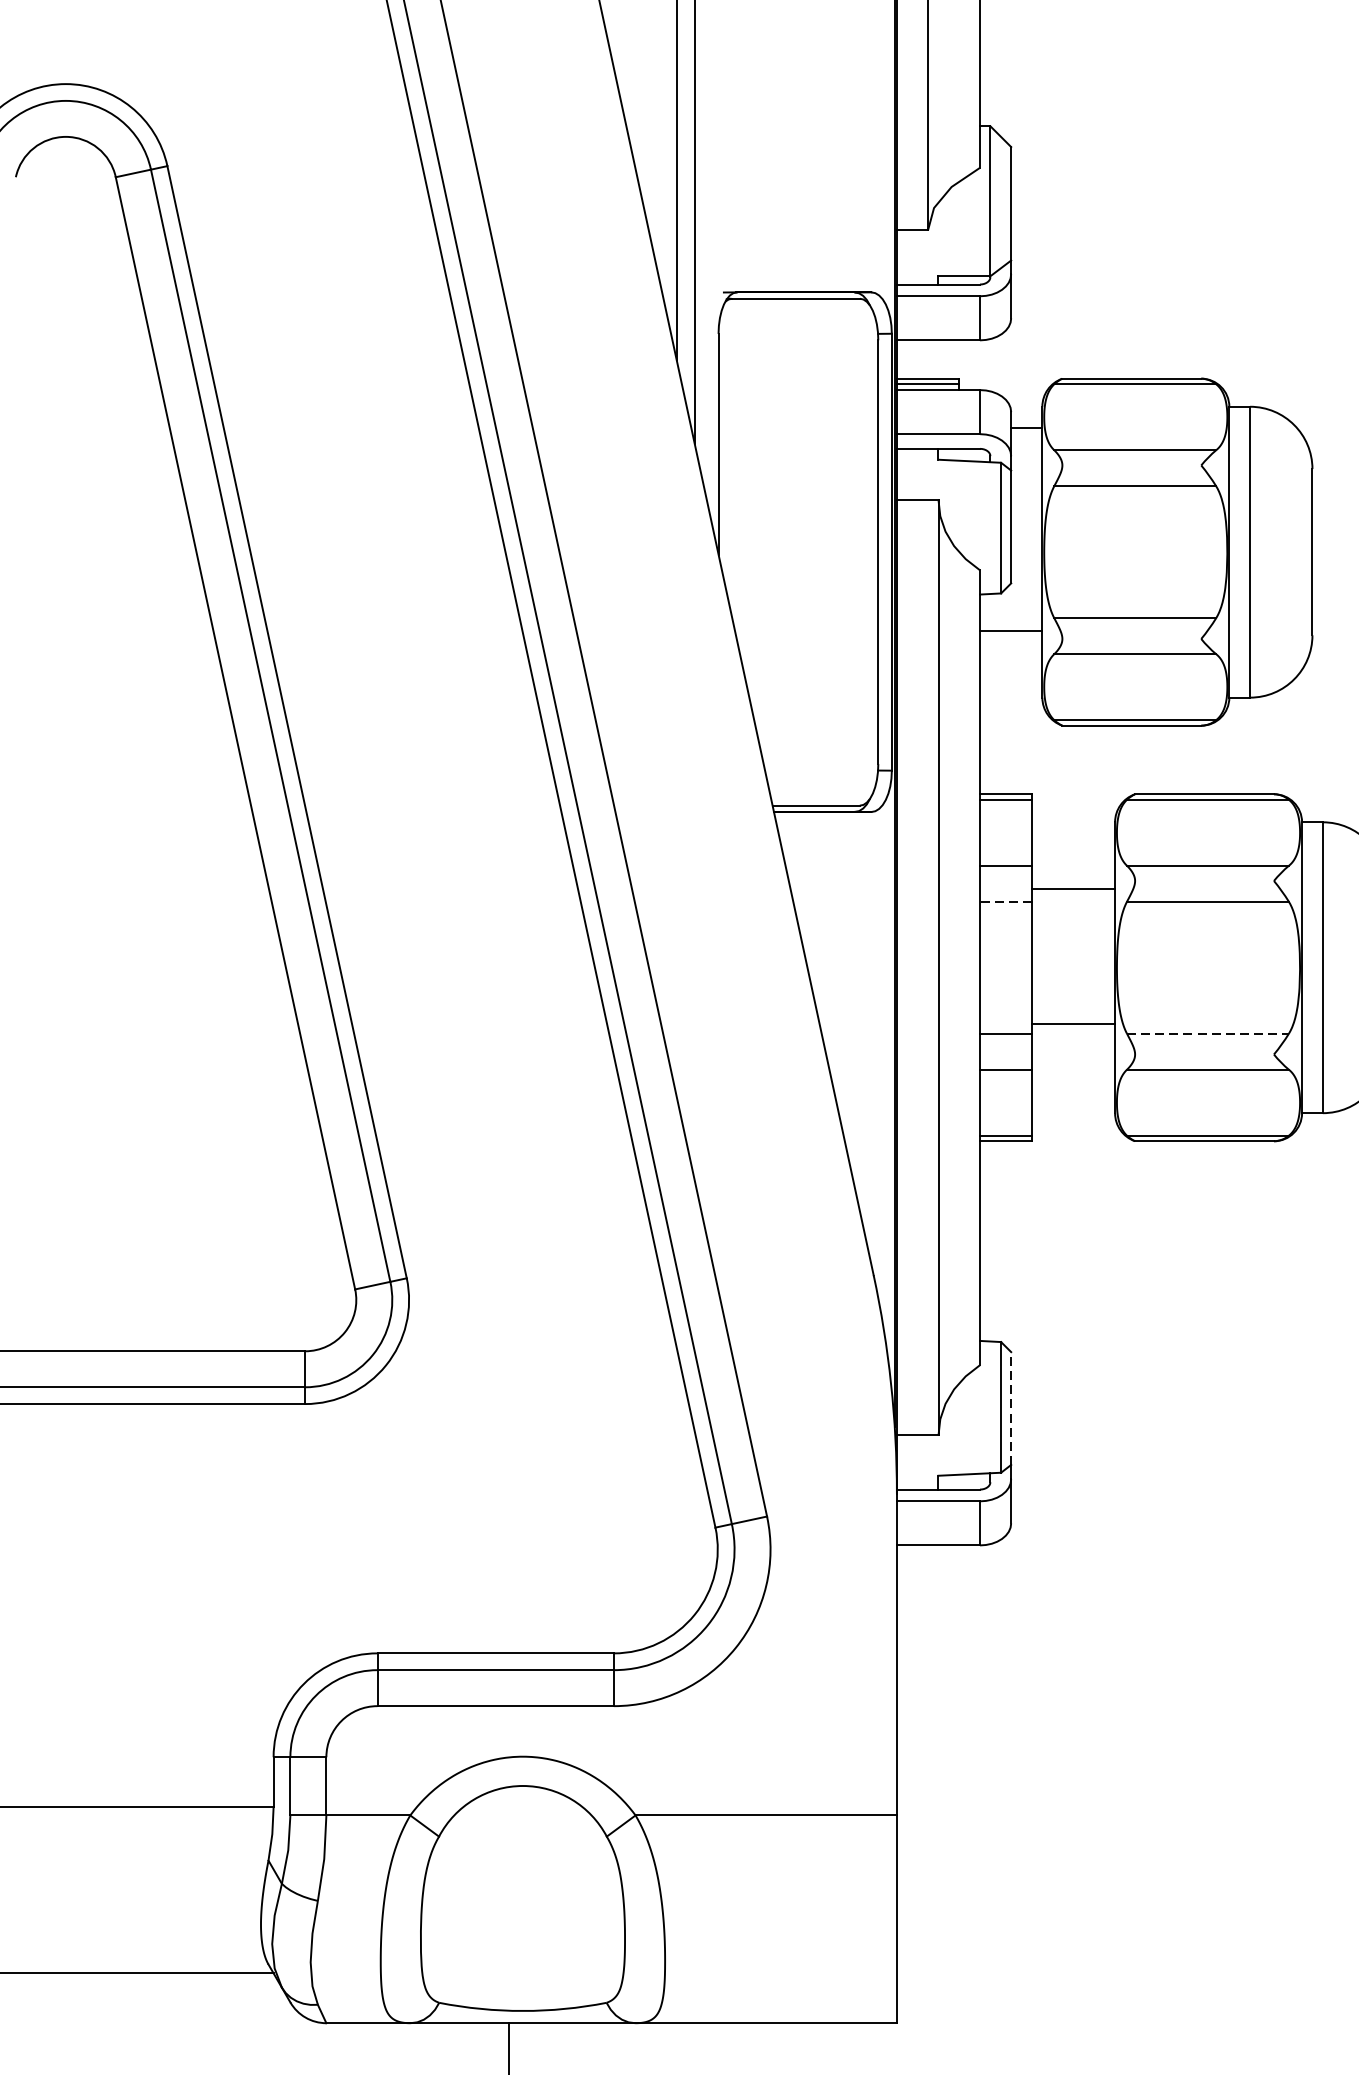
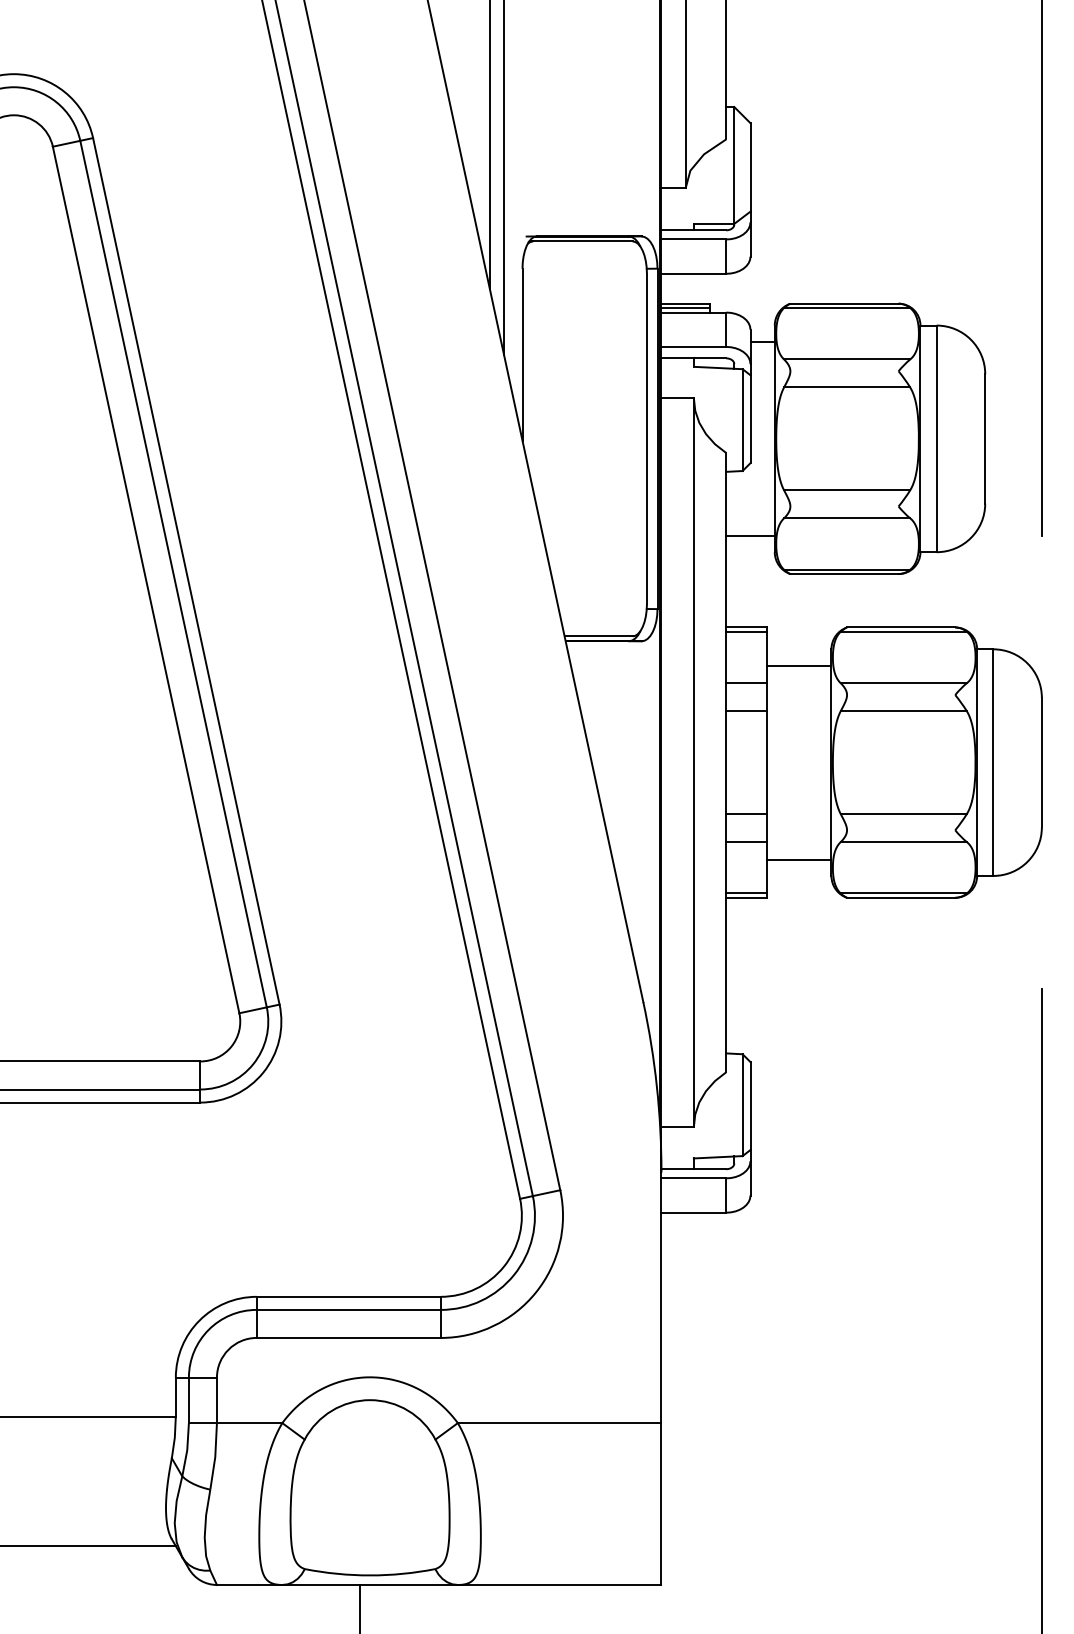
line: (1011, 631) -> (750, 536), moved
line: (1072, 889) -> (798, 665), moved
line: (1004, 902) -> (745, 711), dashed -> solid
line: (1072, 1024) -> (798, 859), moved
line: (1208, 1034) -> (904, 814), dashed -> solid
line: (1011, 1409) -> (750, 1106), dashed -> solid

